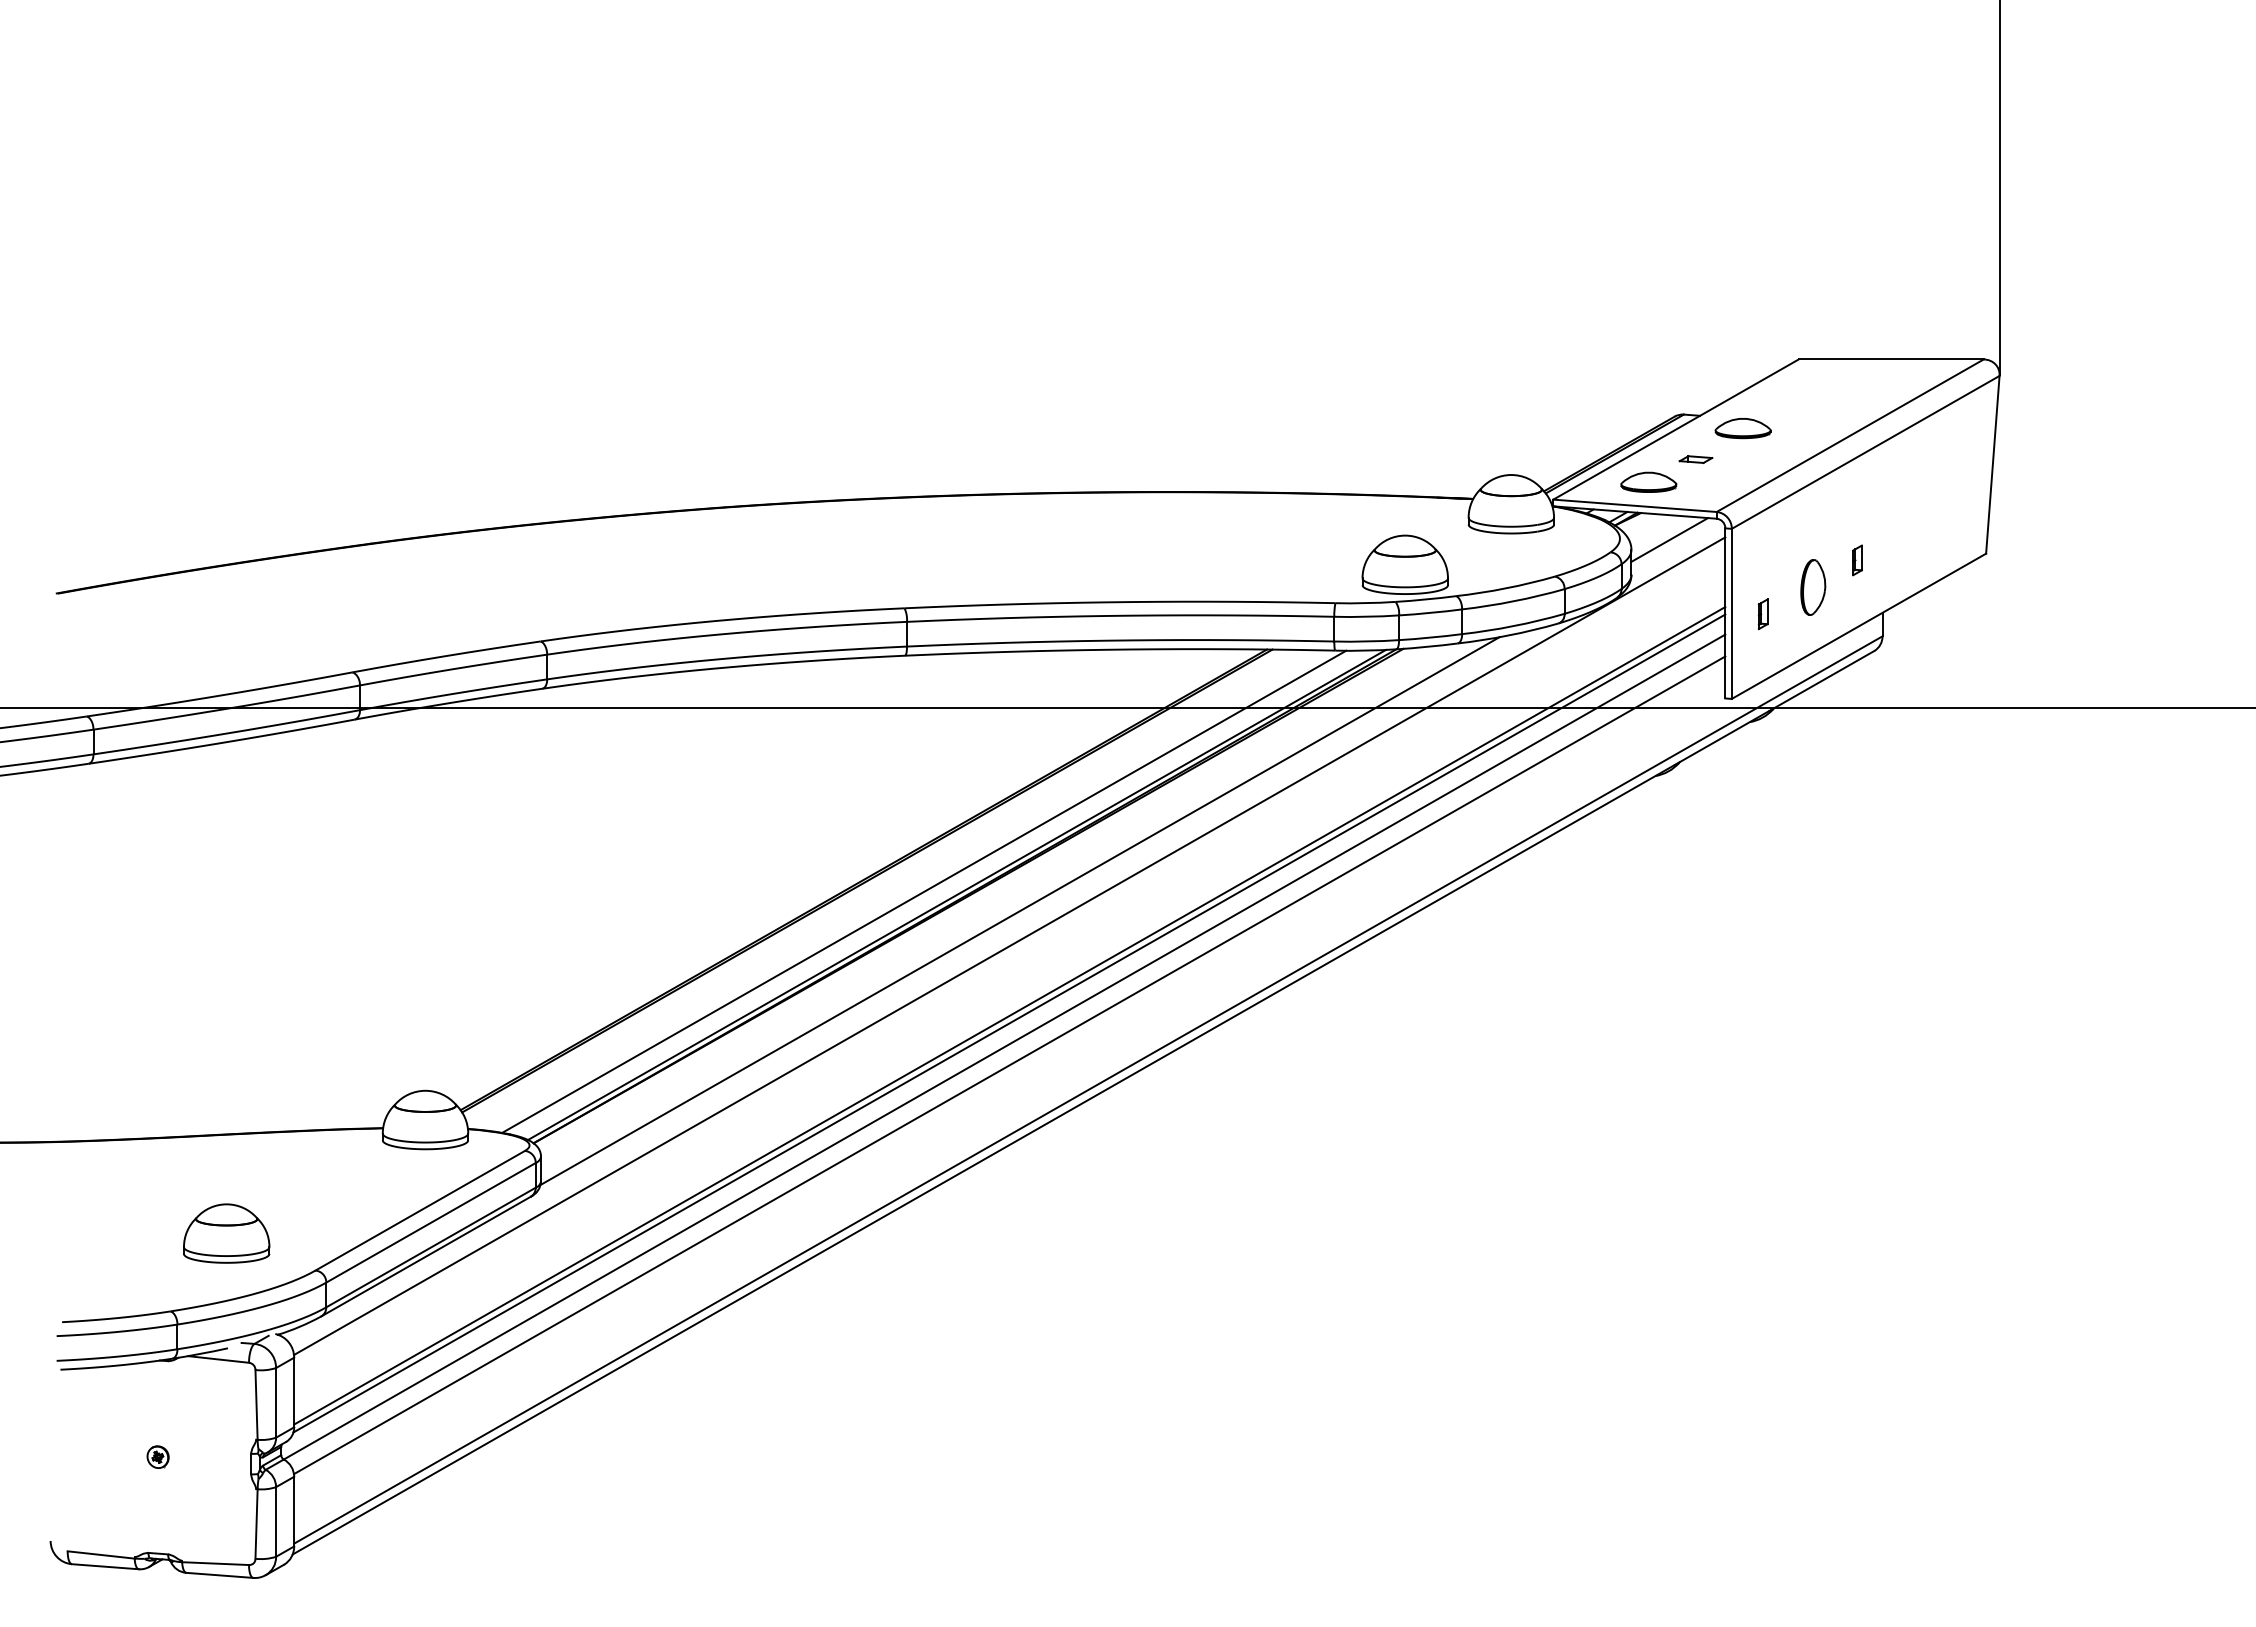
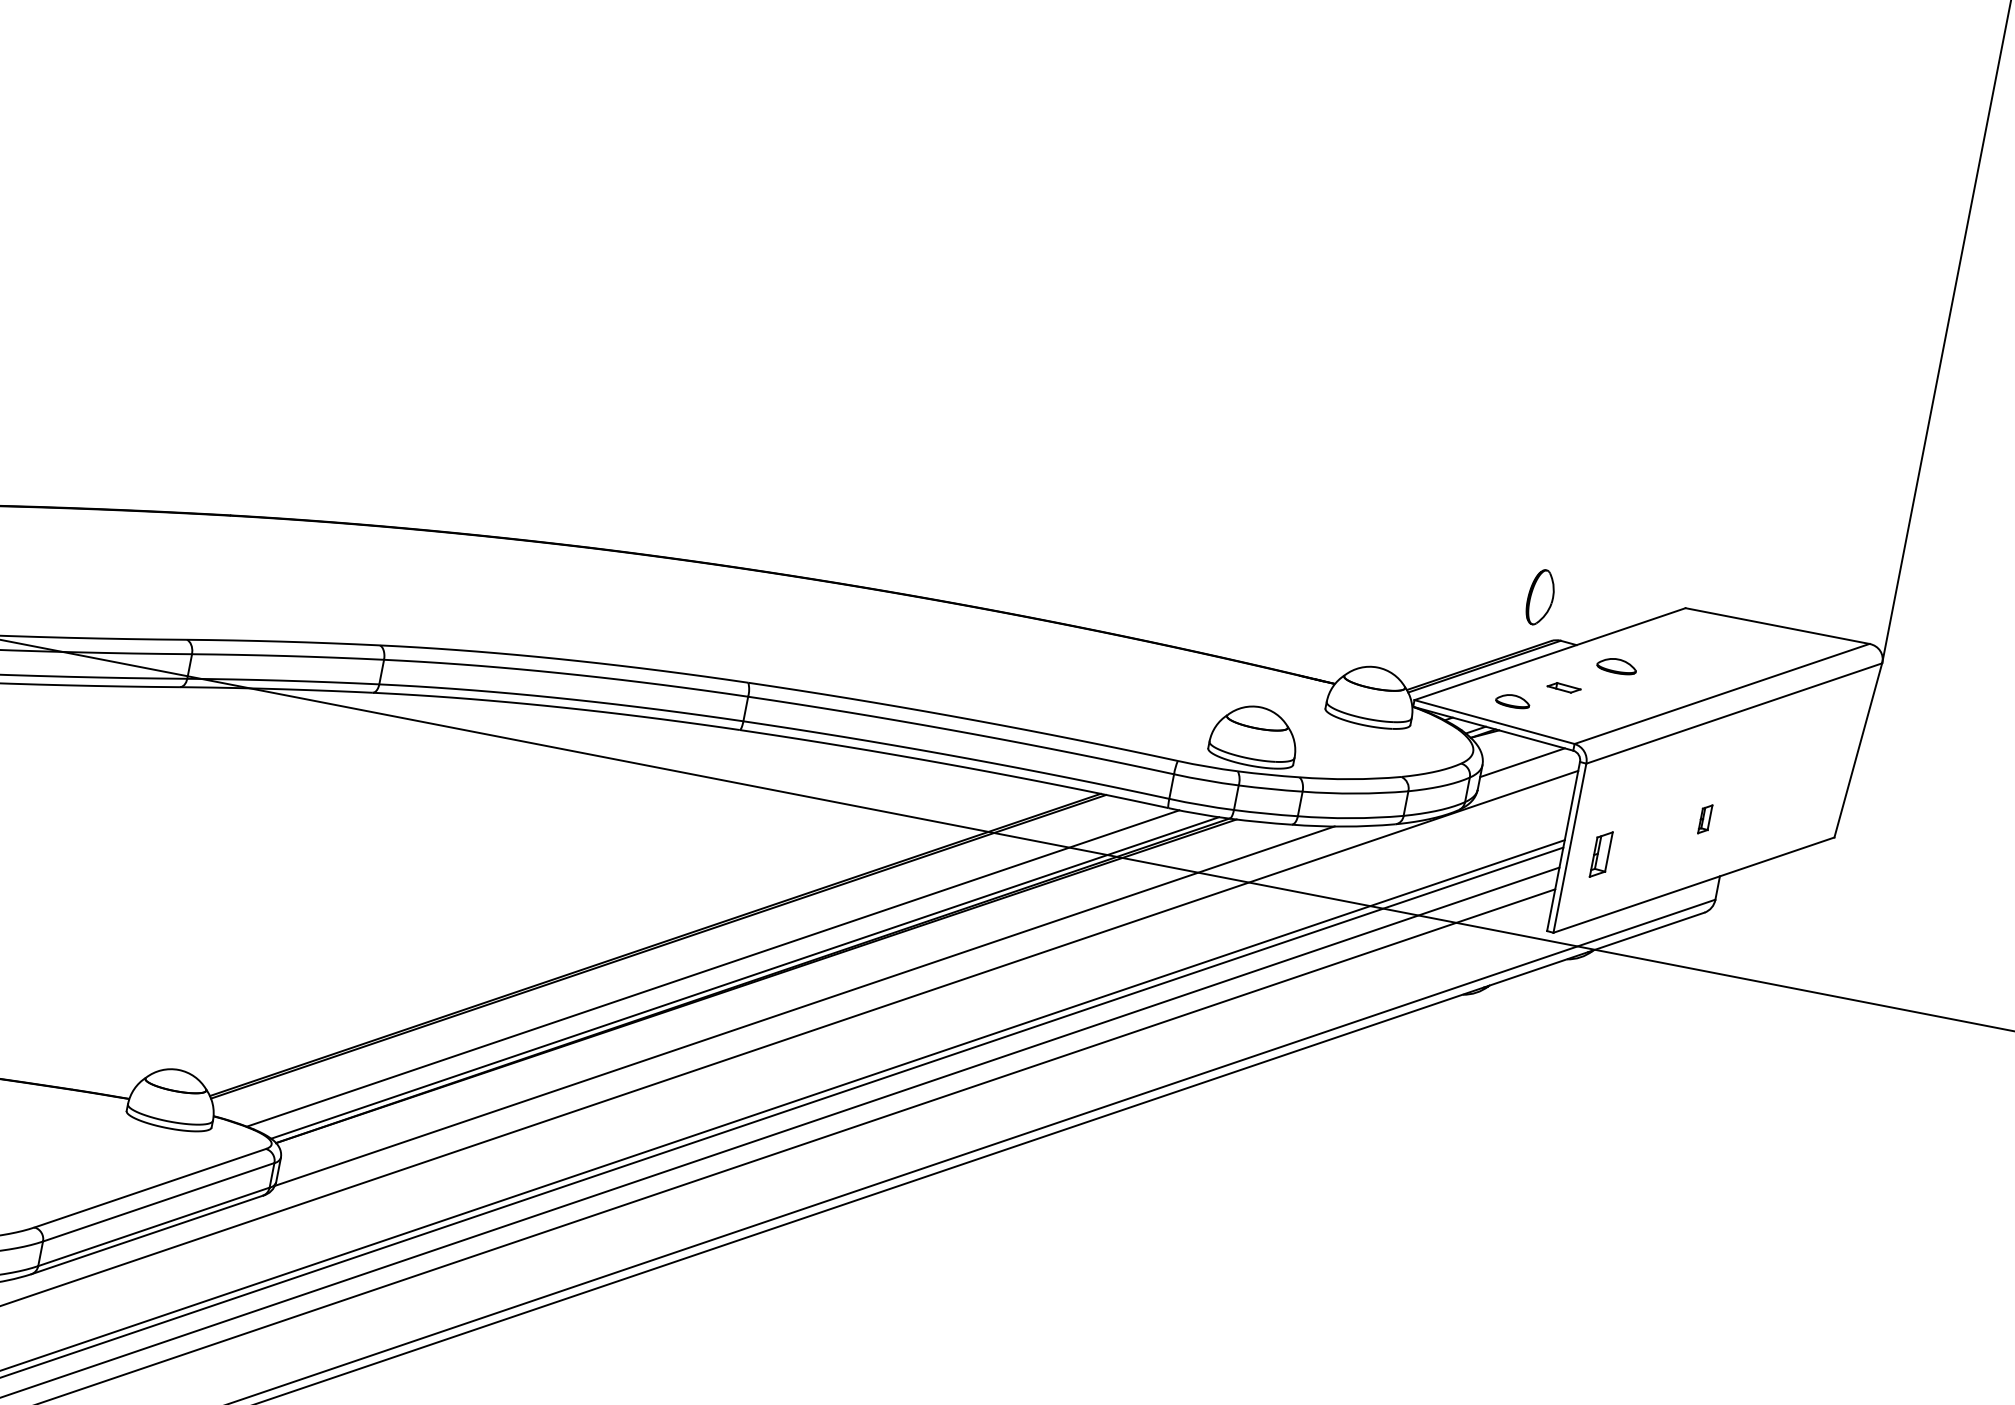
part: (1742, 428) -> (1616, 665), size x0.7
part: (1648, 481) -> (1512, 700), size x0.6
part: (1813, 587) -> (1540, 597), moved
part: (1762, 614) -> (1600, 854), size x1.6

